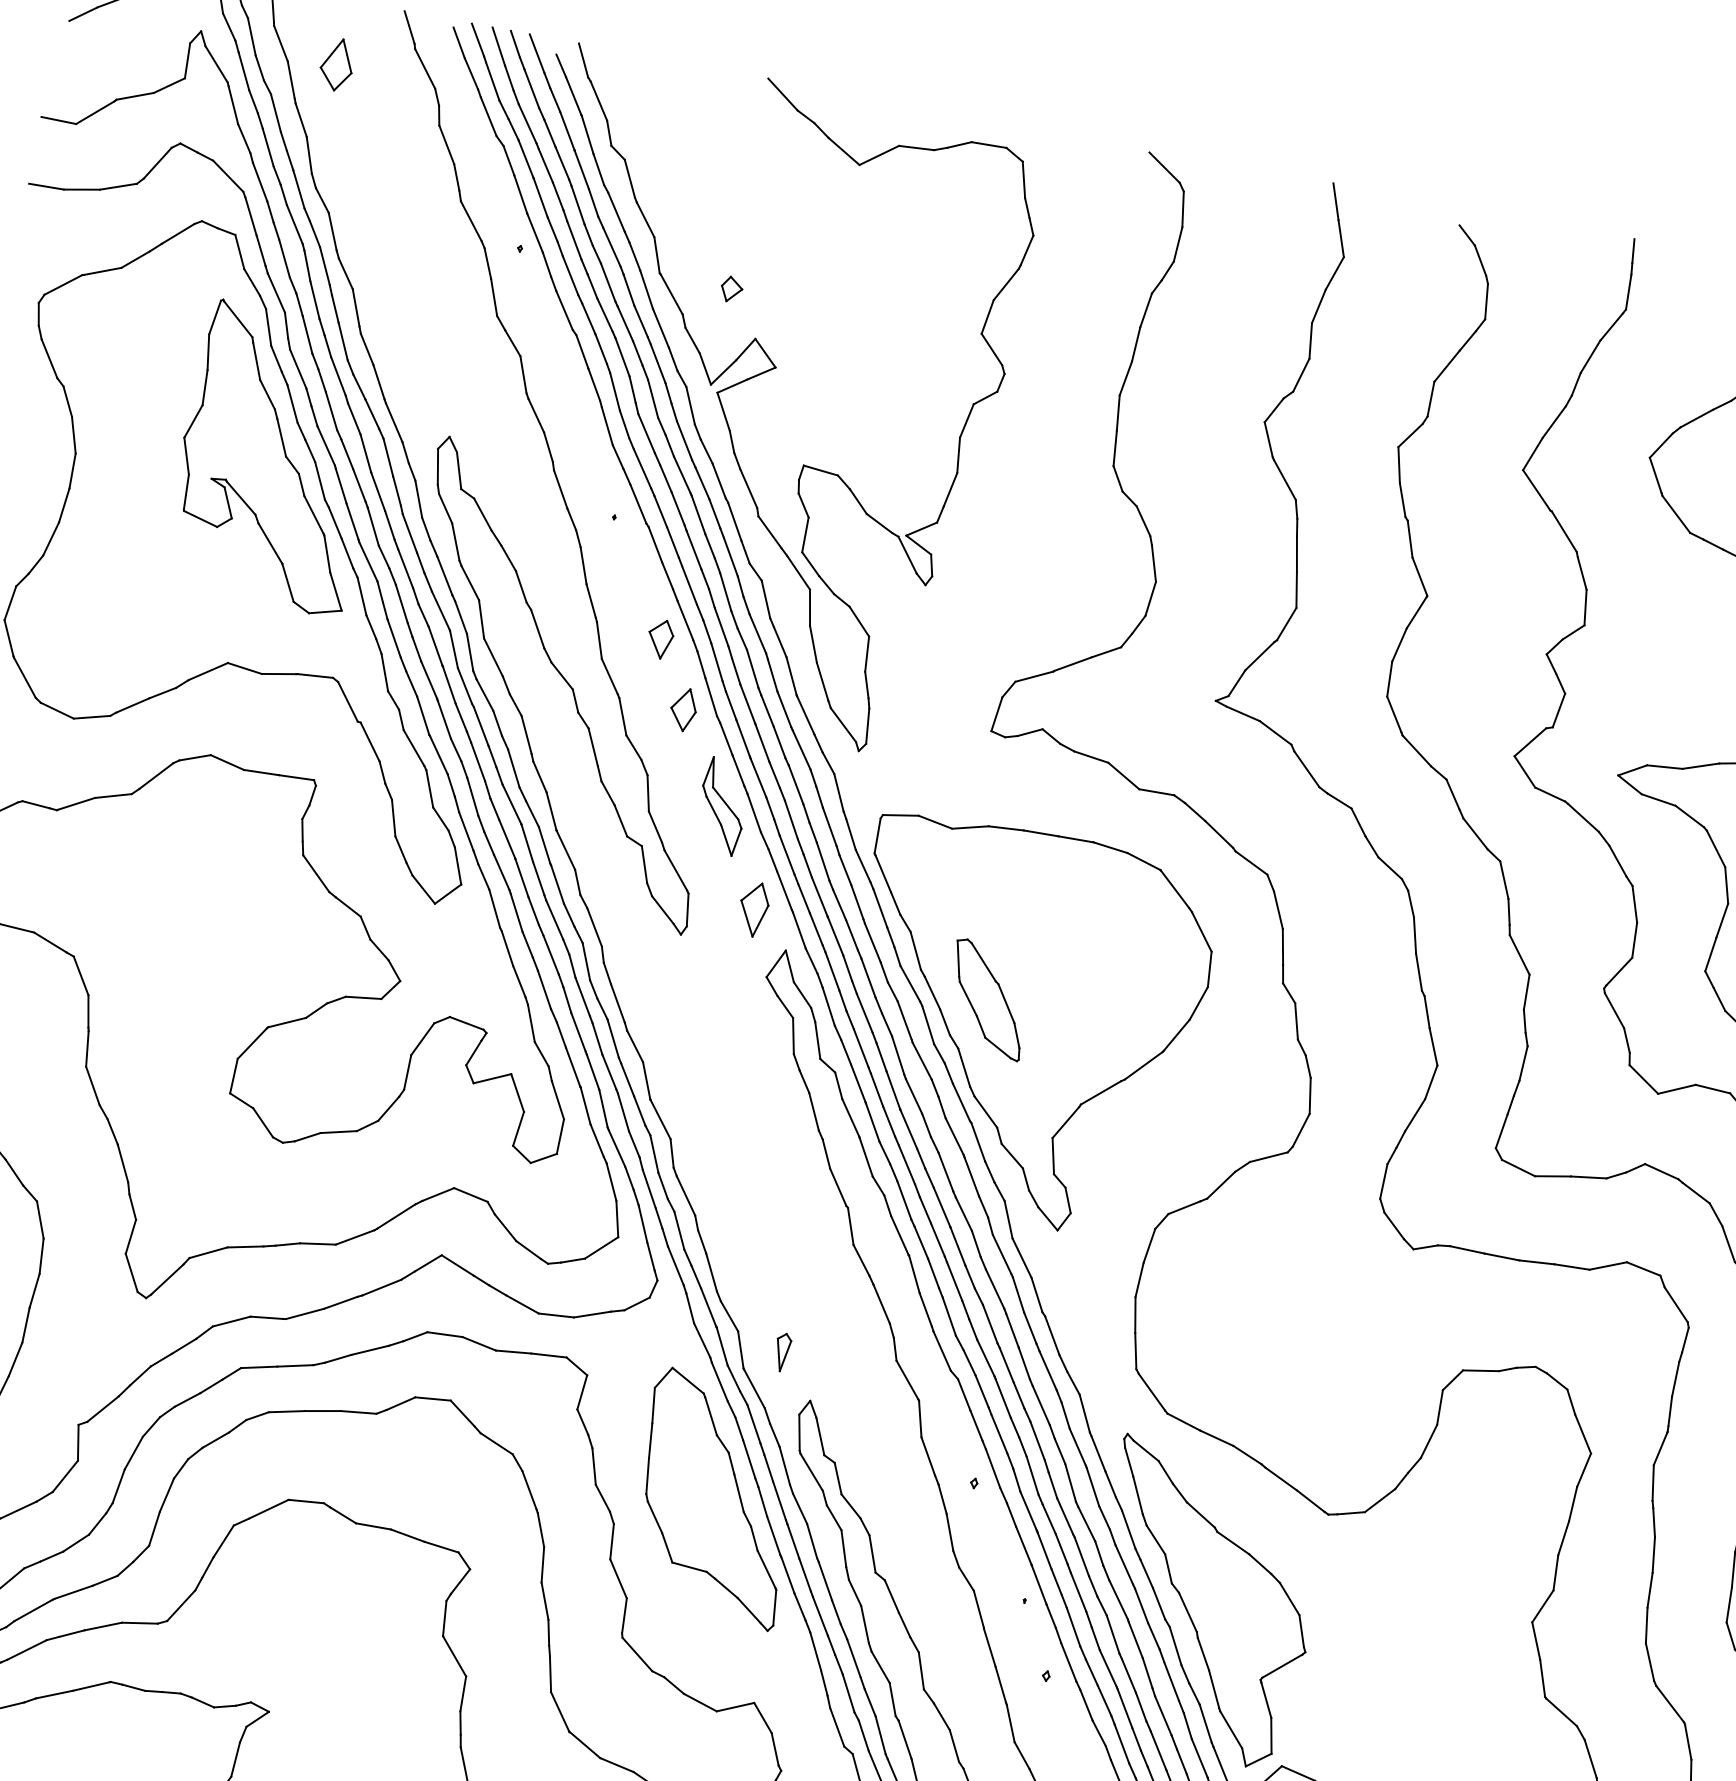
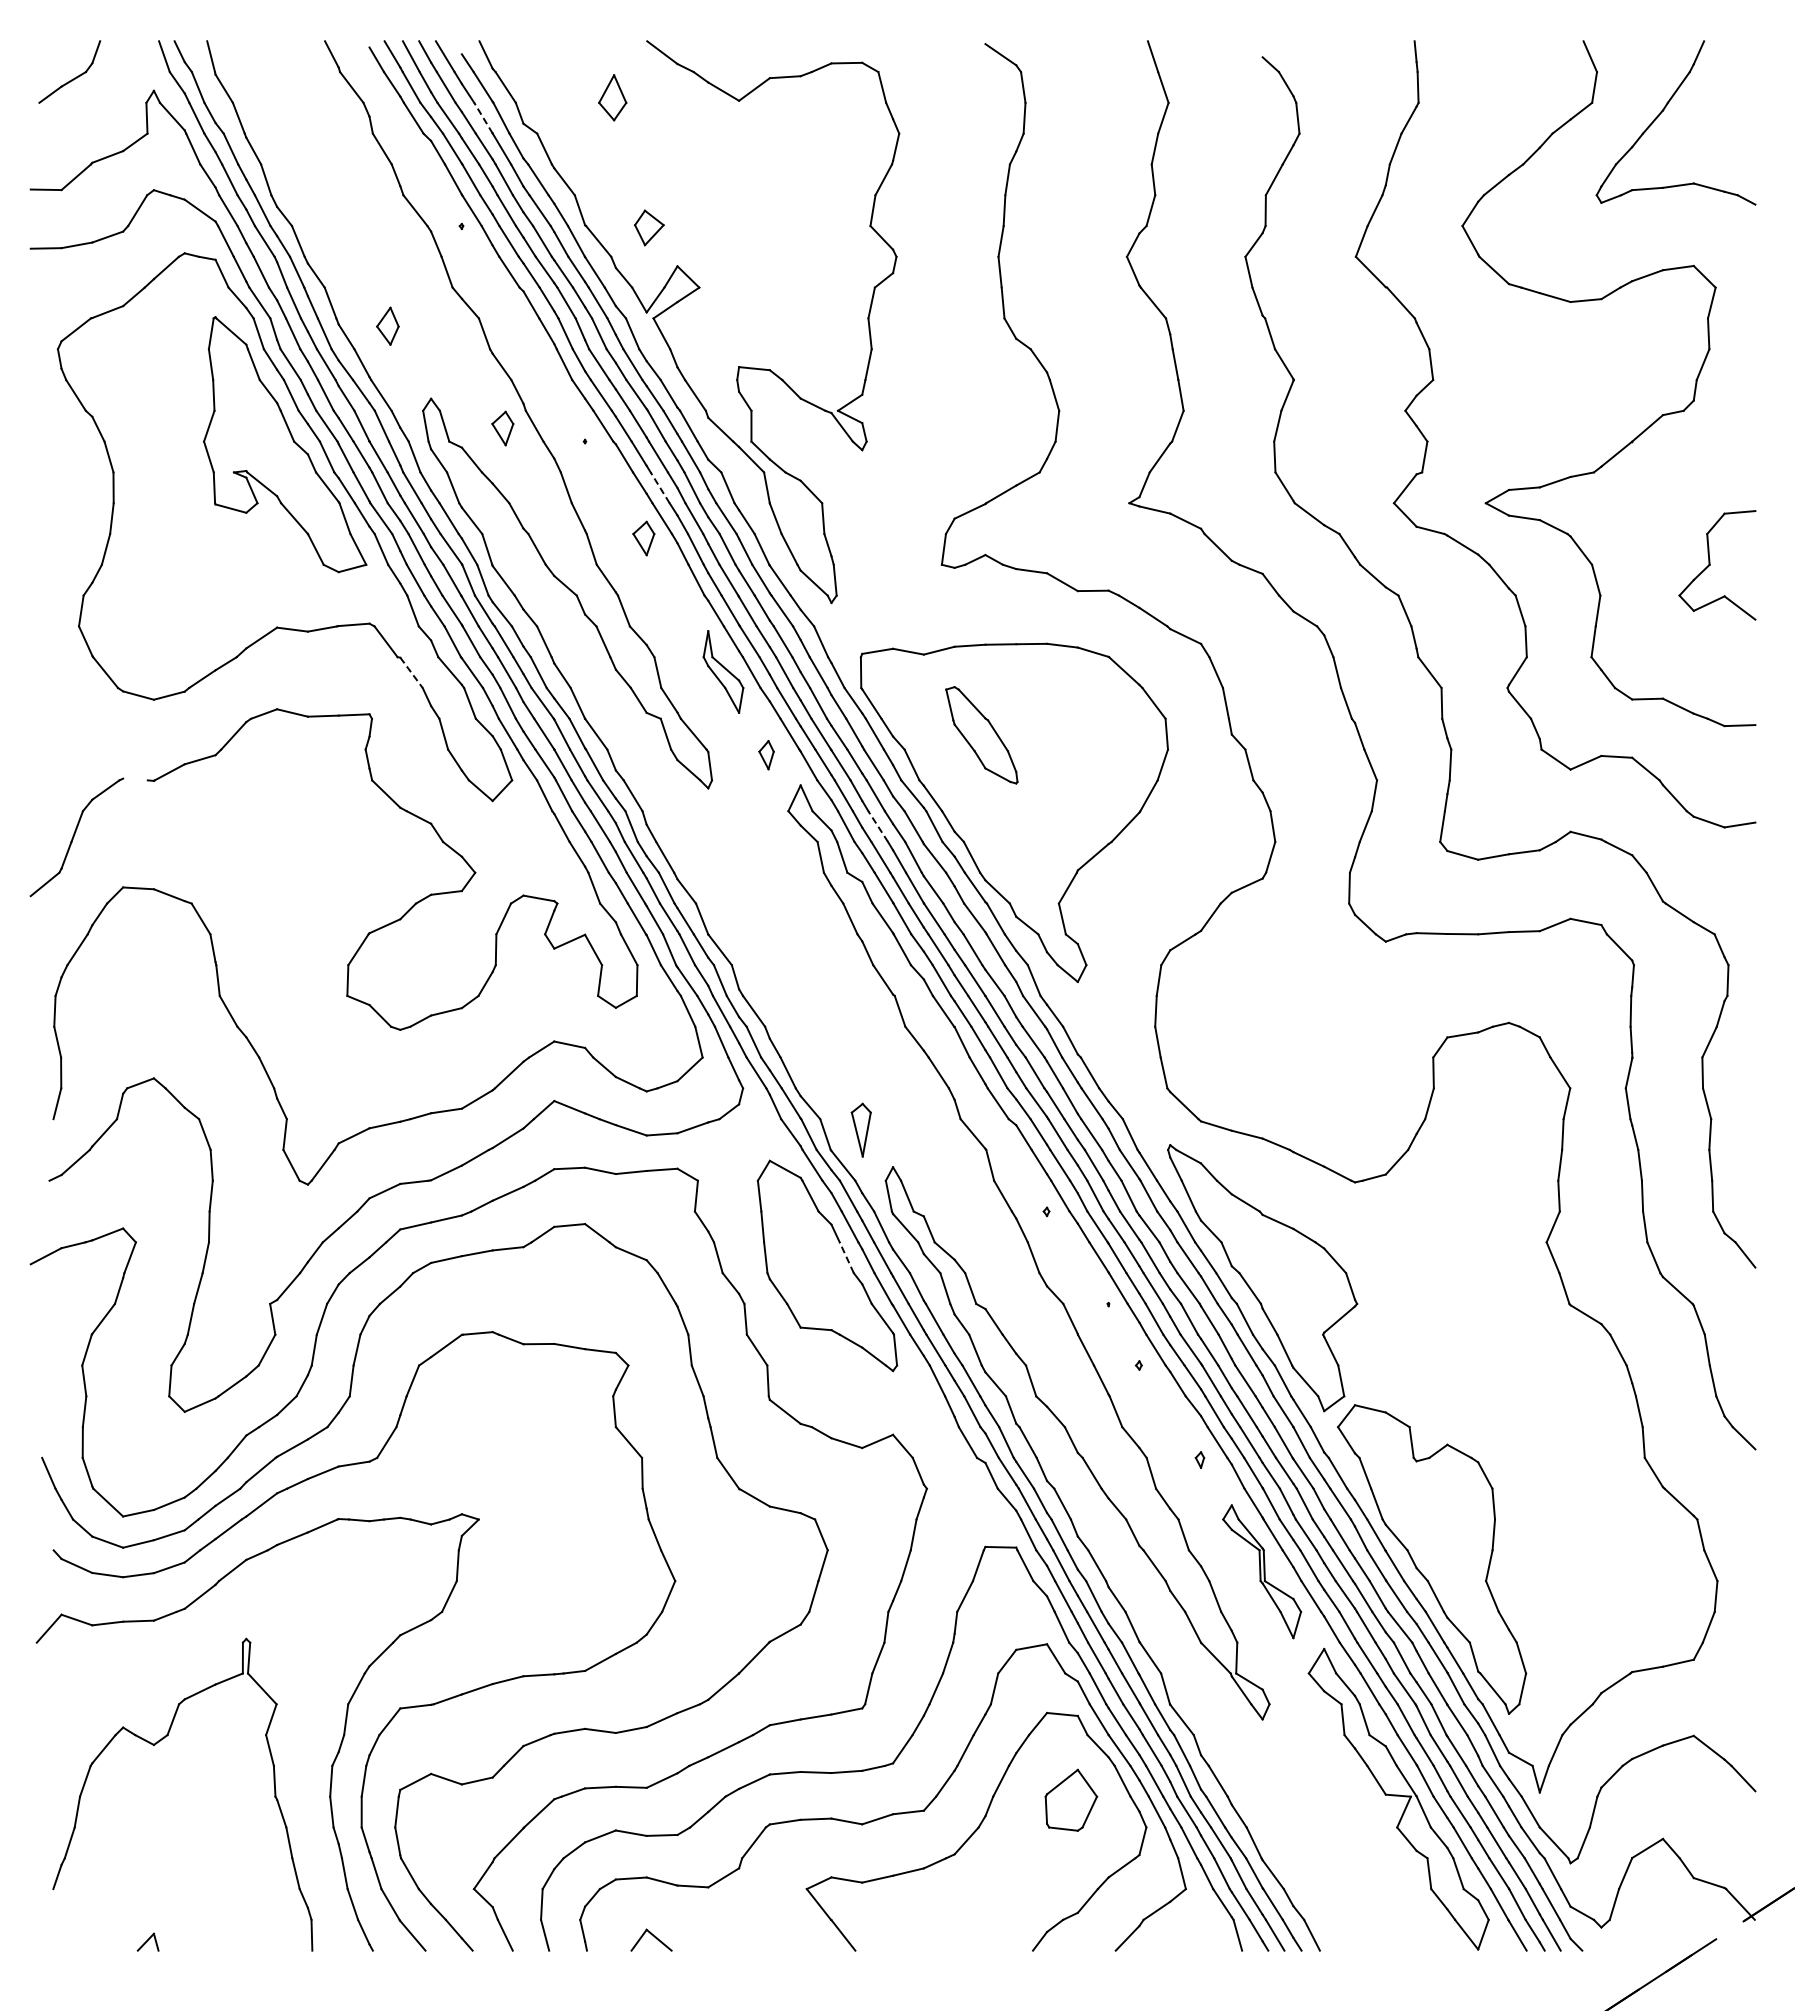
part: (336, 64) -> (612, 97), moved
line: (567, 131) -> (483, 118), solid -> dashed
part: (731, 289) -> (649, 227), size x1.6
part: (523, 485) -> (502, 428), added
line: (688, 584) -> (659, 487), solid -> dashed
part: (683, 708) -> (387, 325), moved
line: (370, 741) -> (411, 672), solid -> dashed
line: (36, 804) -> (135, 779), removed
part: (753, 908) -> (766, 754), size x0.6
part: (987, 999) -> (981, 735), moved
line: (863, 1013) -> (877, 826), solid -> dashed
part: (782, 1351) -> (861, 1129), size x1.6
line: (738, 1493) -> (846, 1257), solid -> dashed

